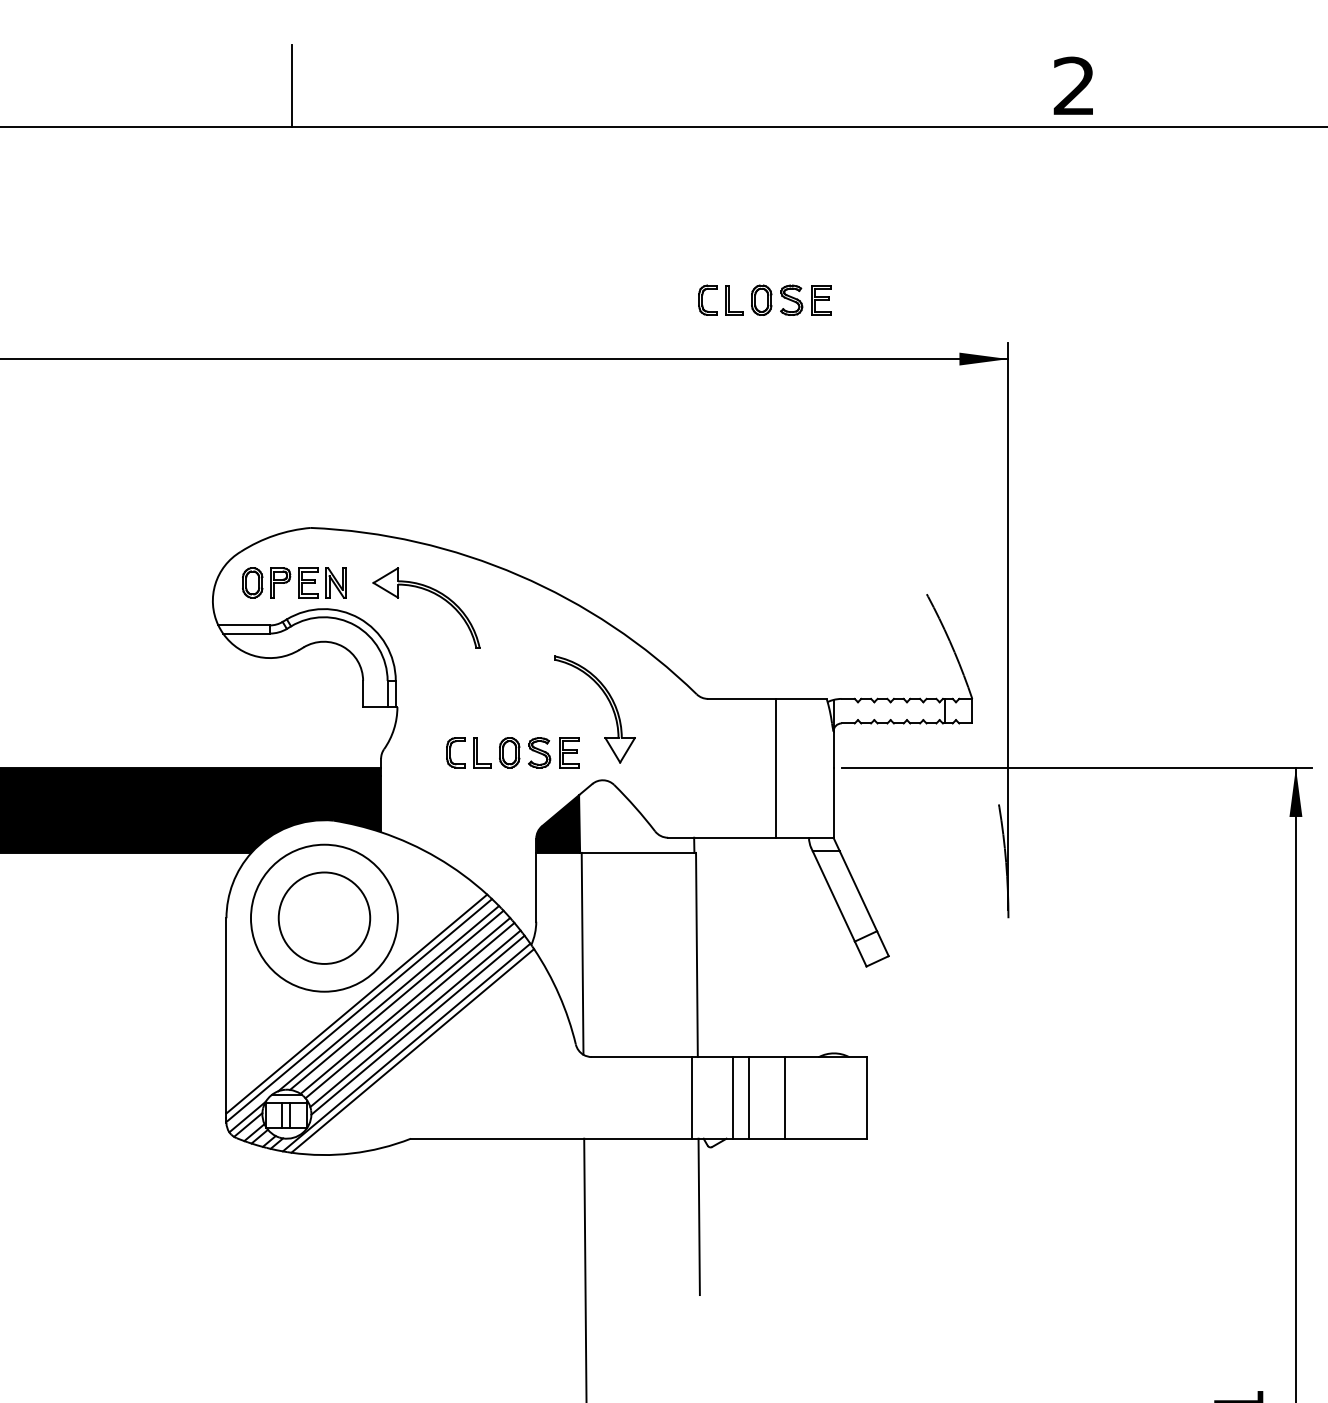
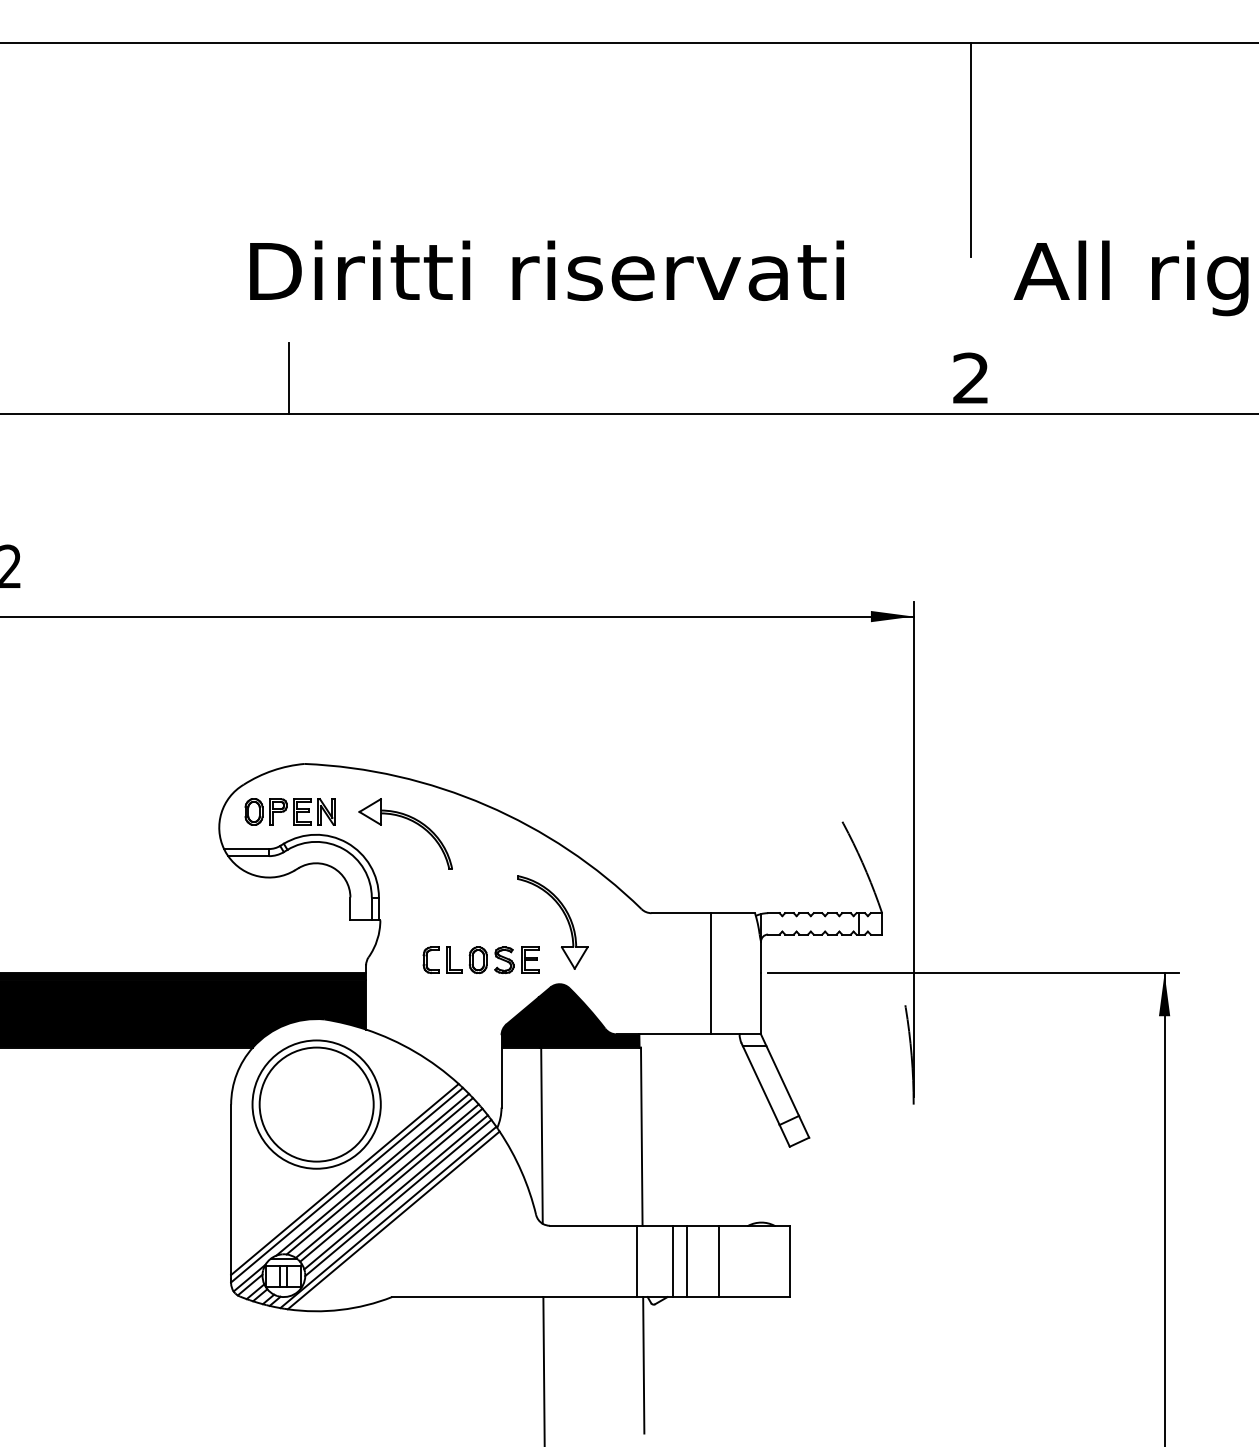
part: (764, 299) -> (700, 564), removed
fill: (635, 816) -> (588, 1015), added
circle: (324, 918) -> (316, 1104), size x1.43

